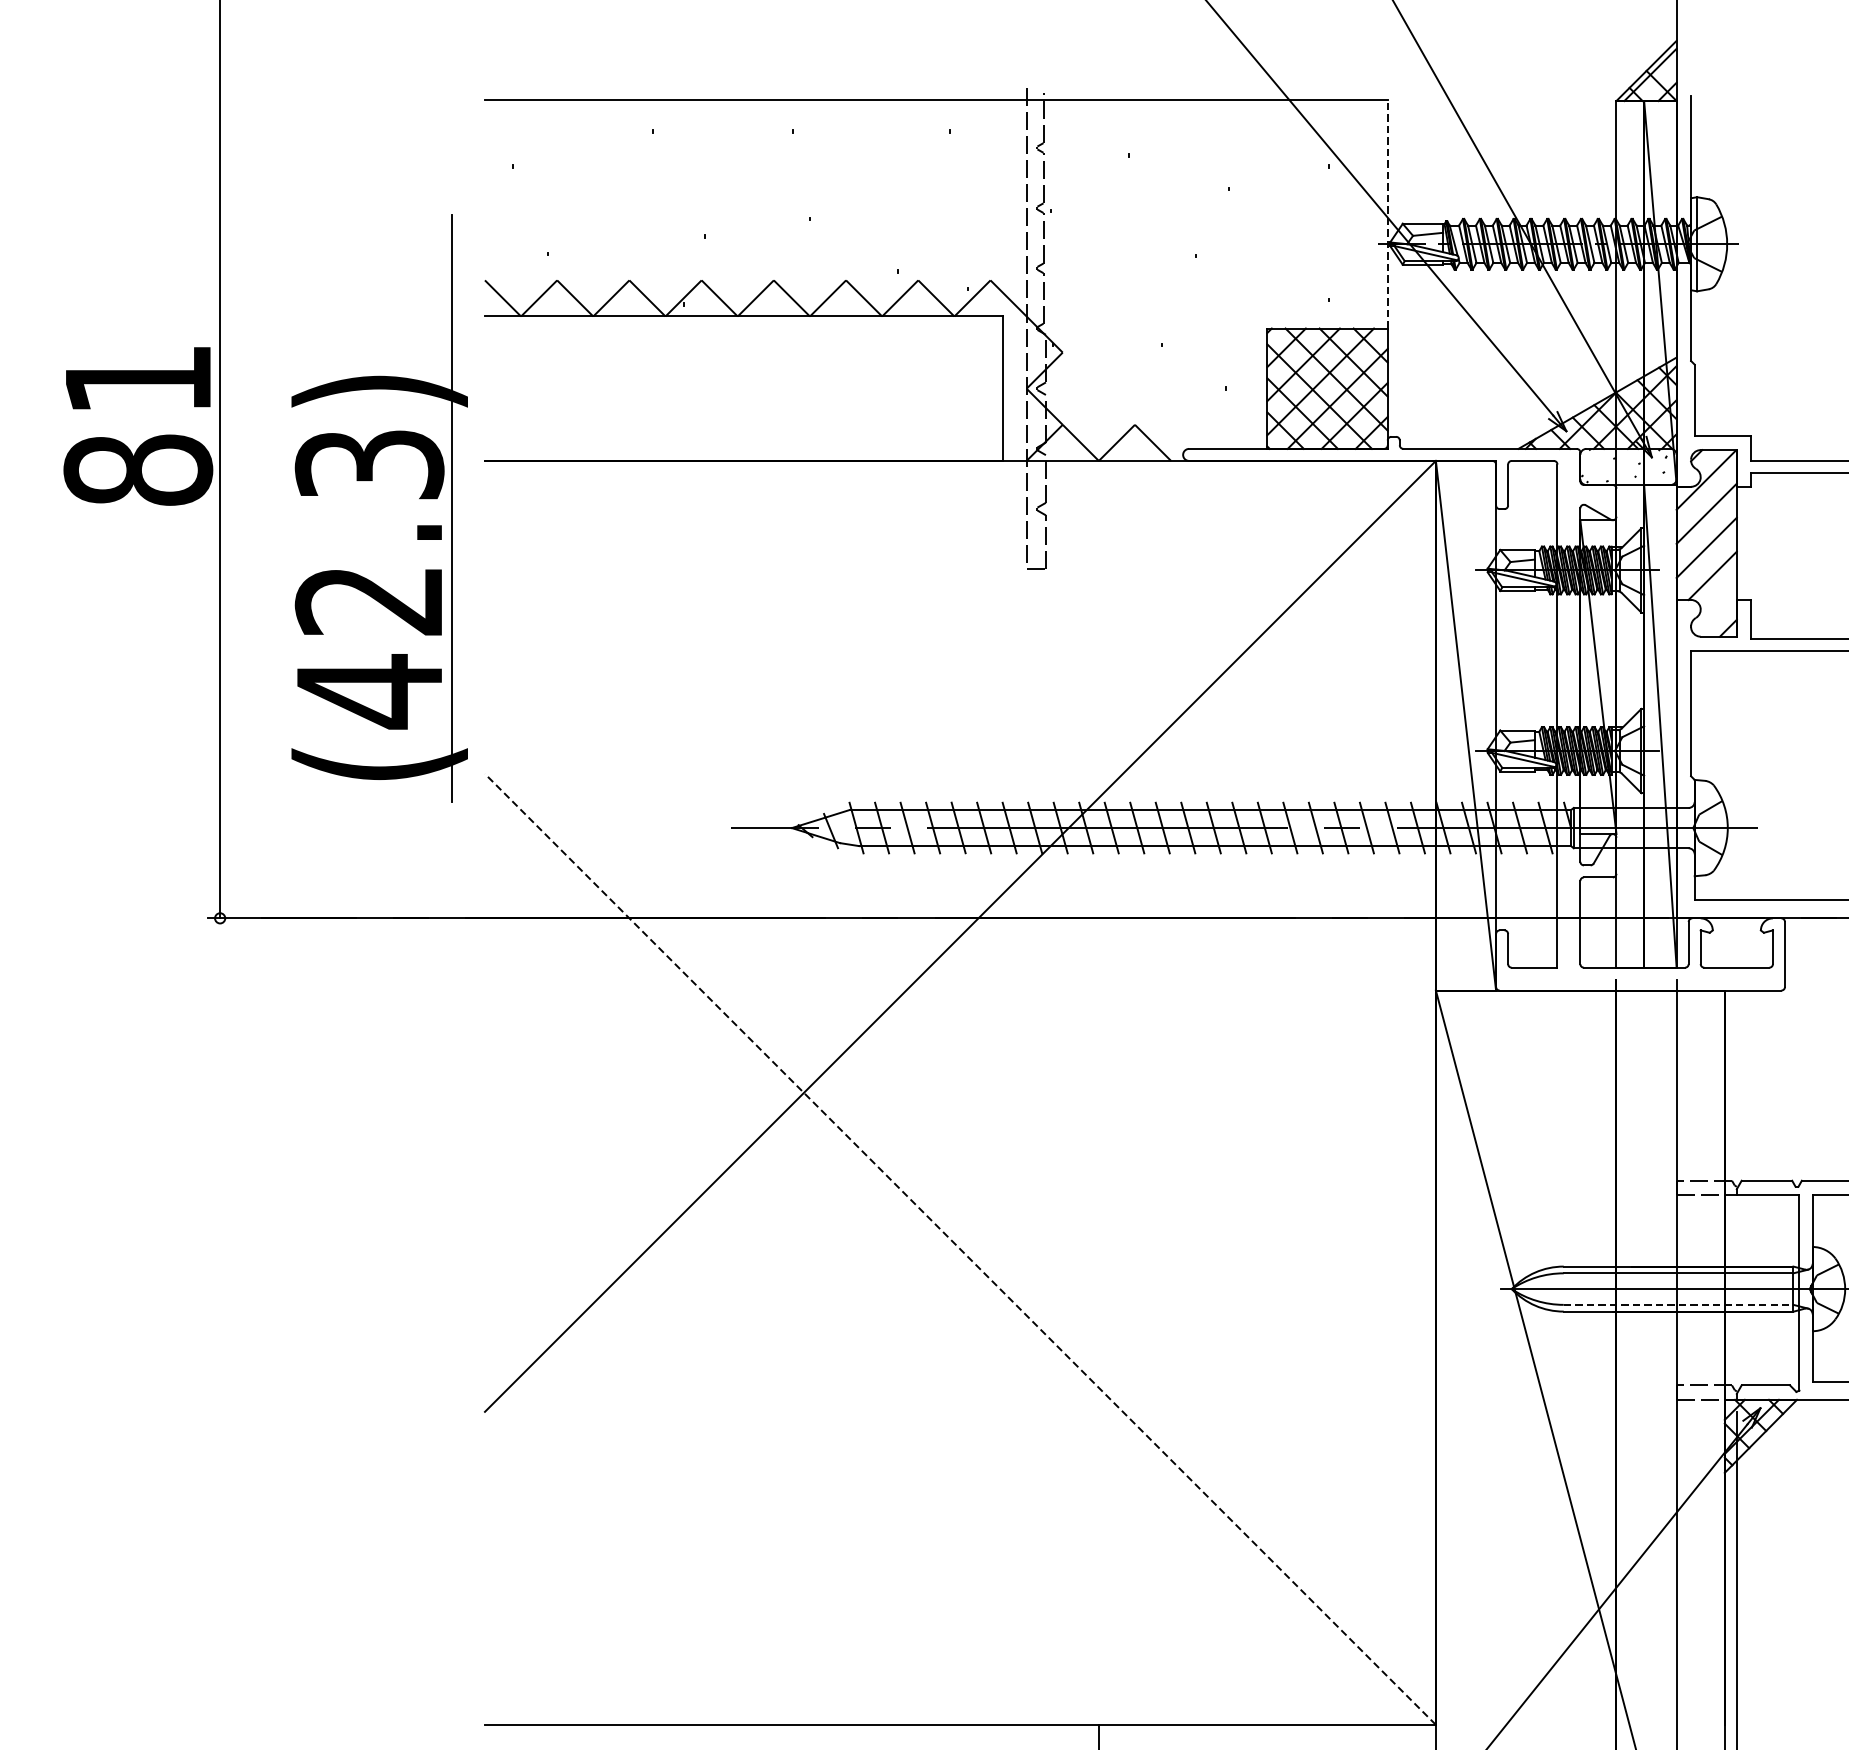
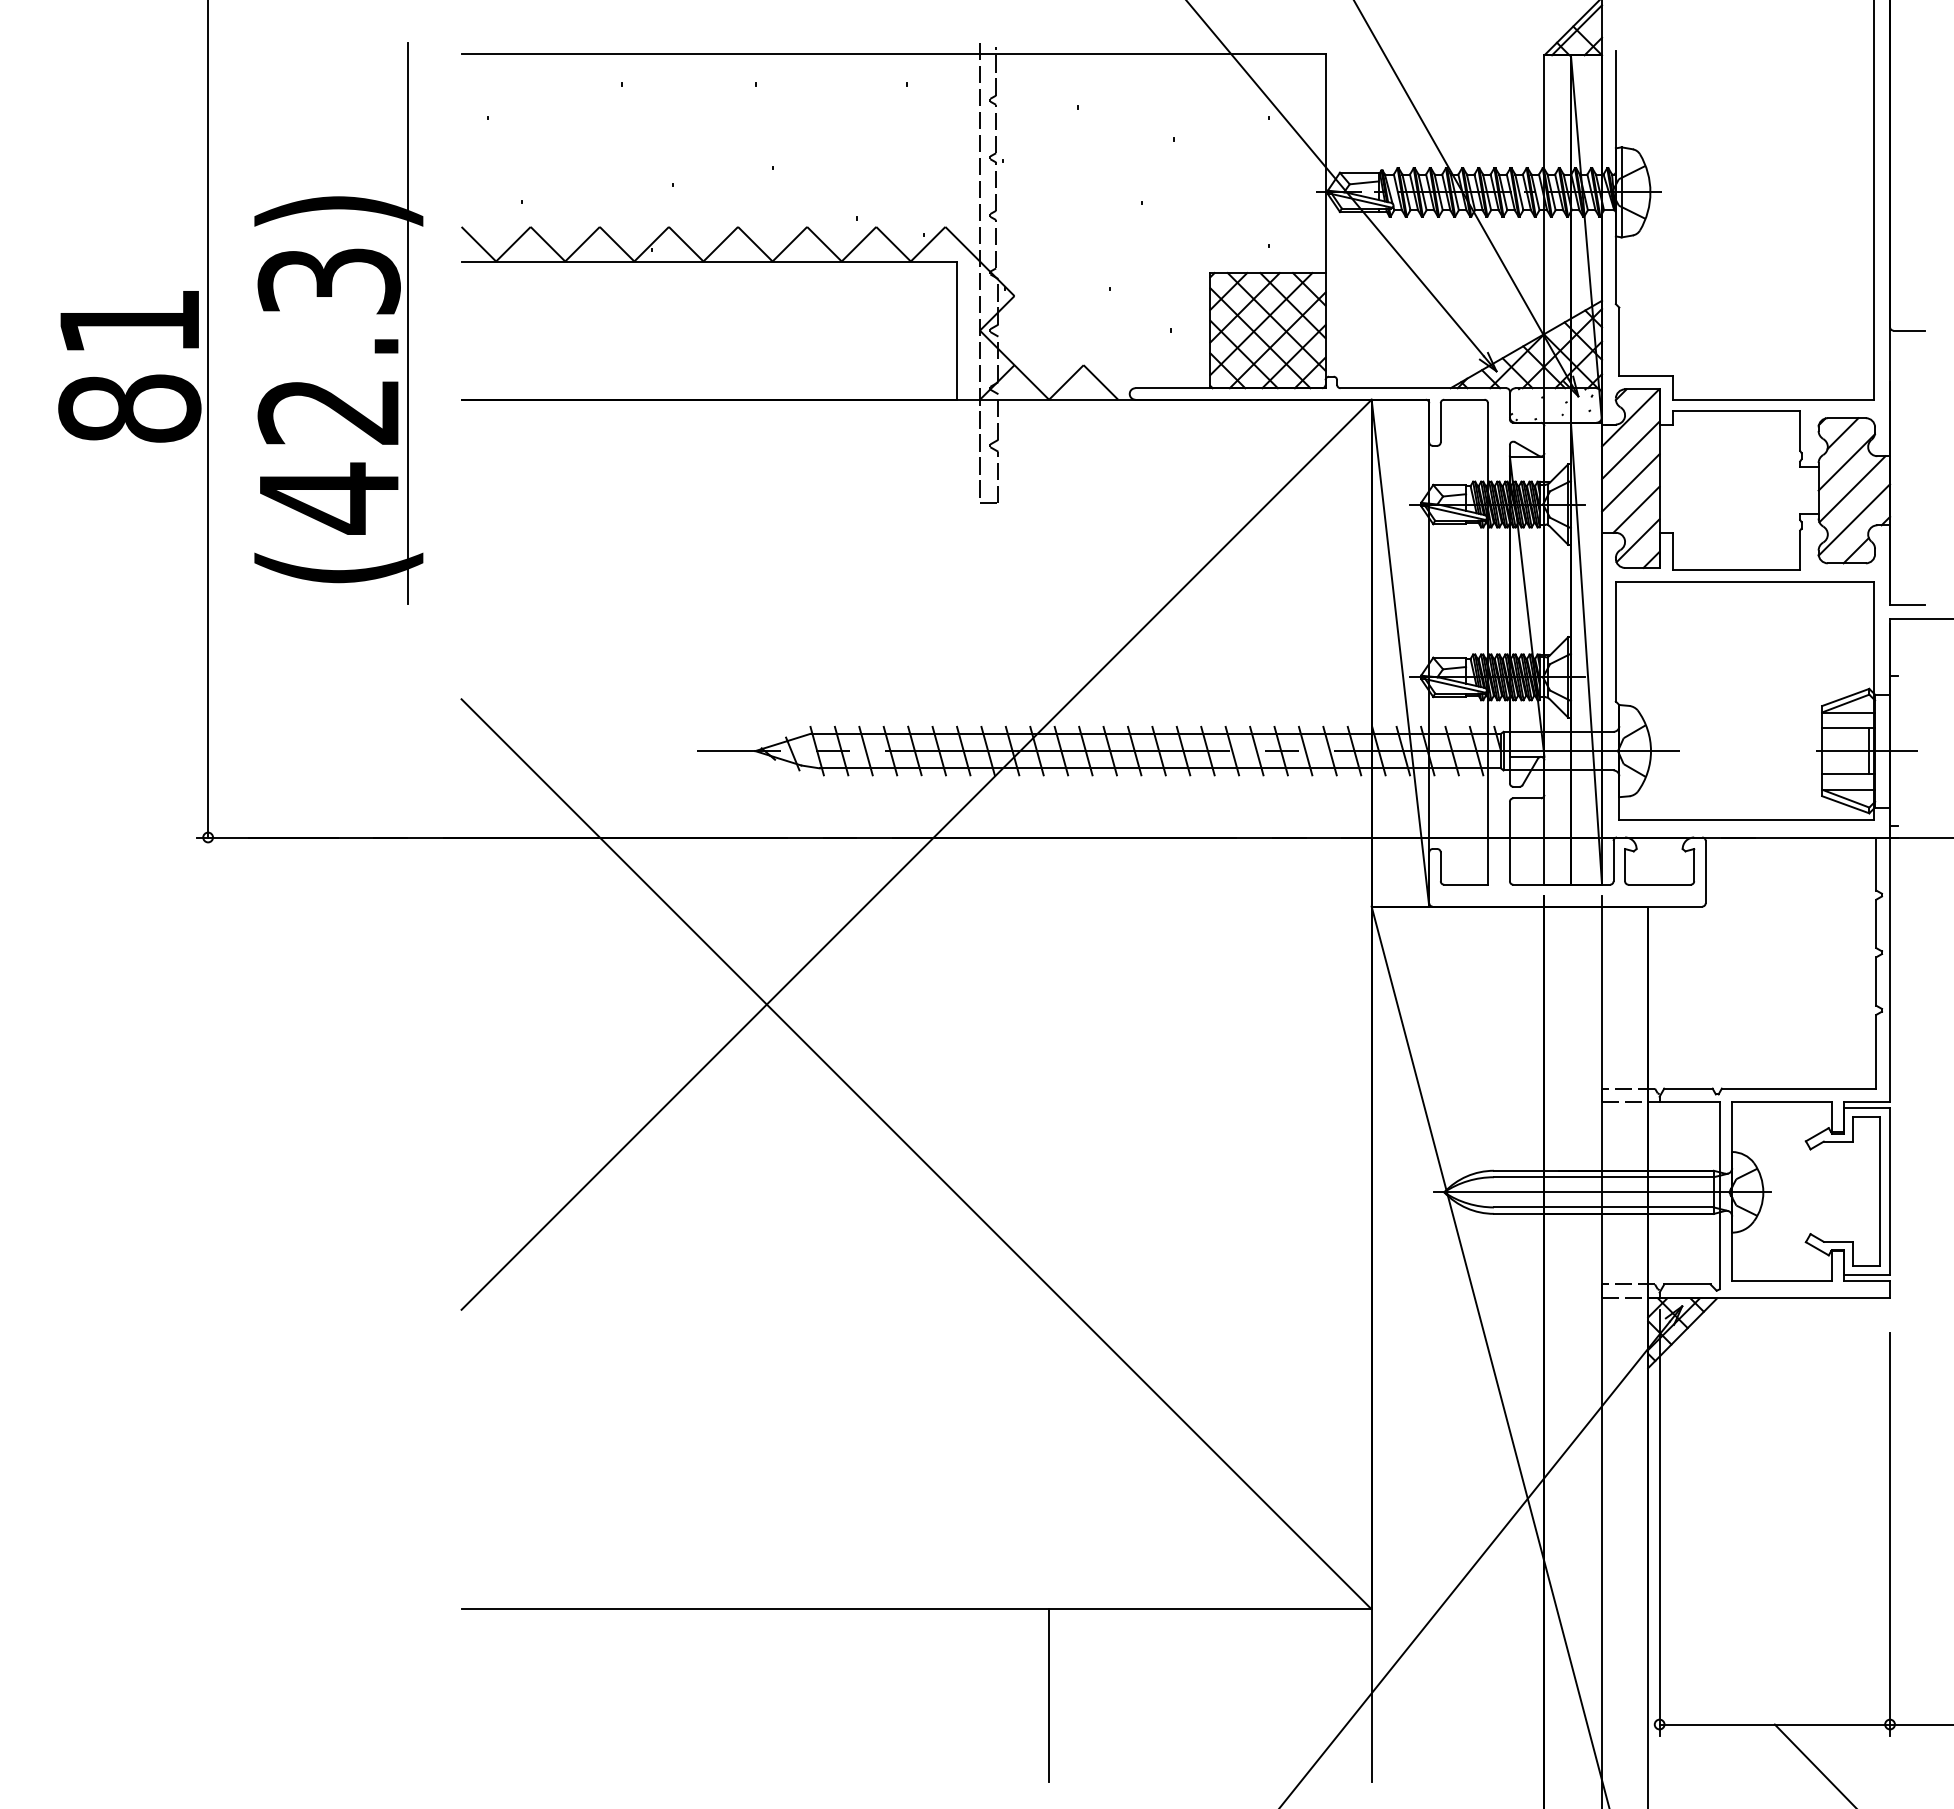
line: (1387, 214) -> (1325, 163), dashed -> solid
part: (373, 480) -> (332, 296), moved
line: (1713, 608) -> (1637, 540), added
line: (960, 1249) -> (916, 1154), dashed -> solid
line: (1678, 1304) -> (1603, 1207), dashed -> solid

